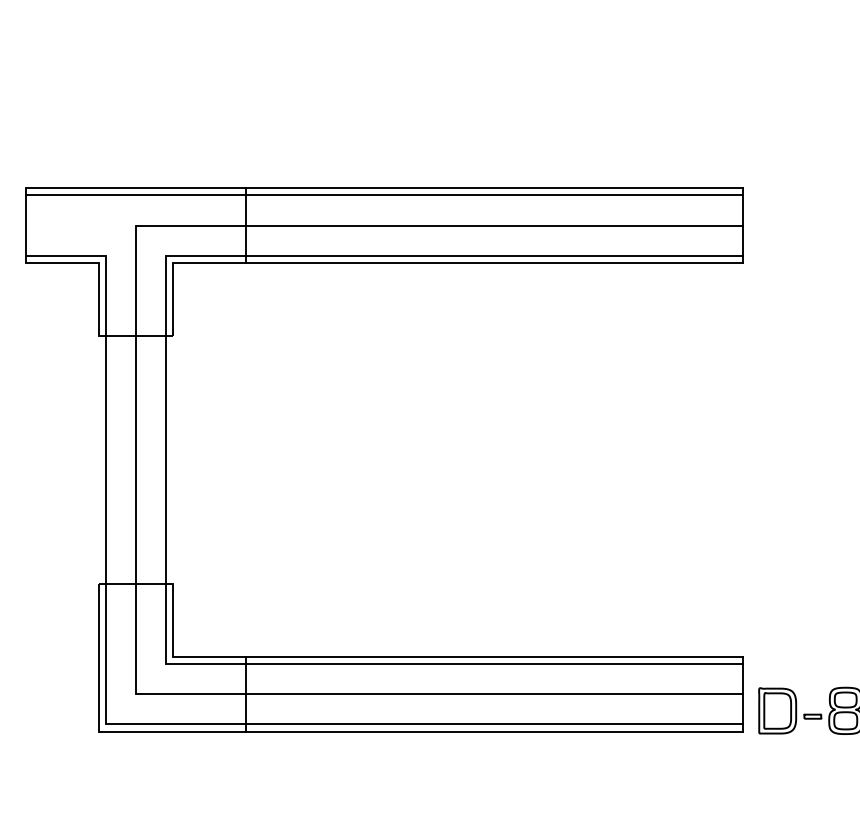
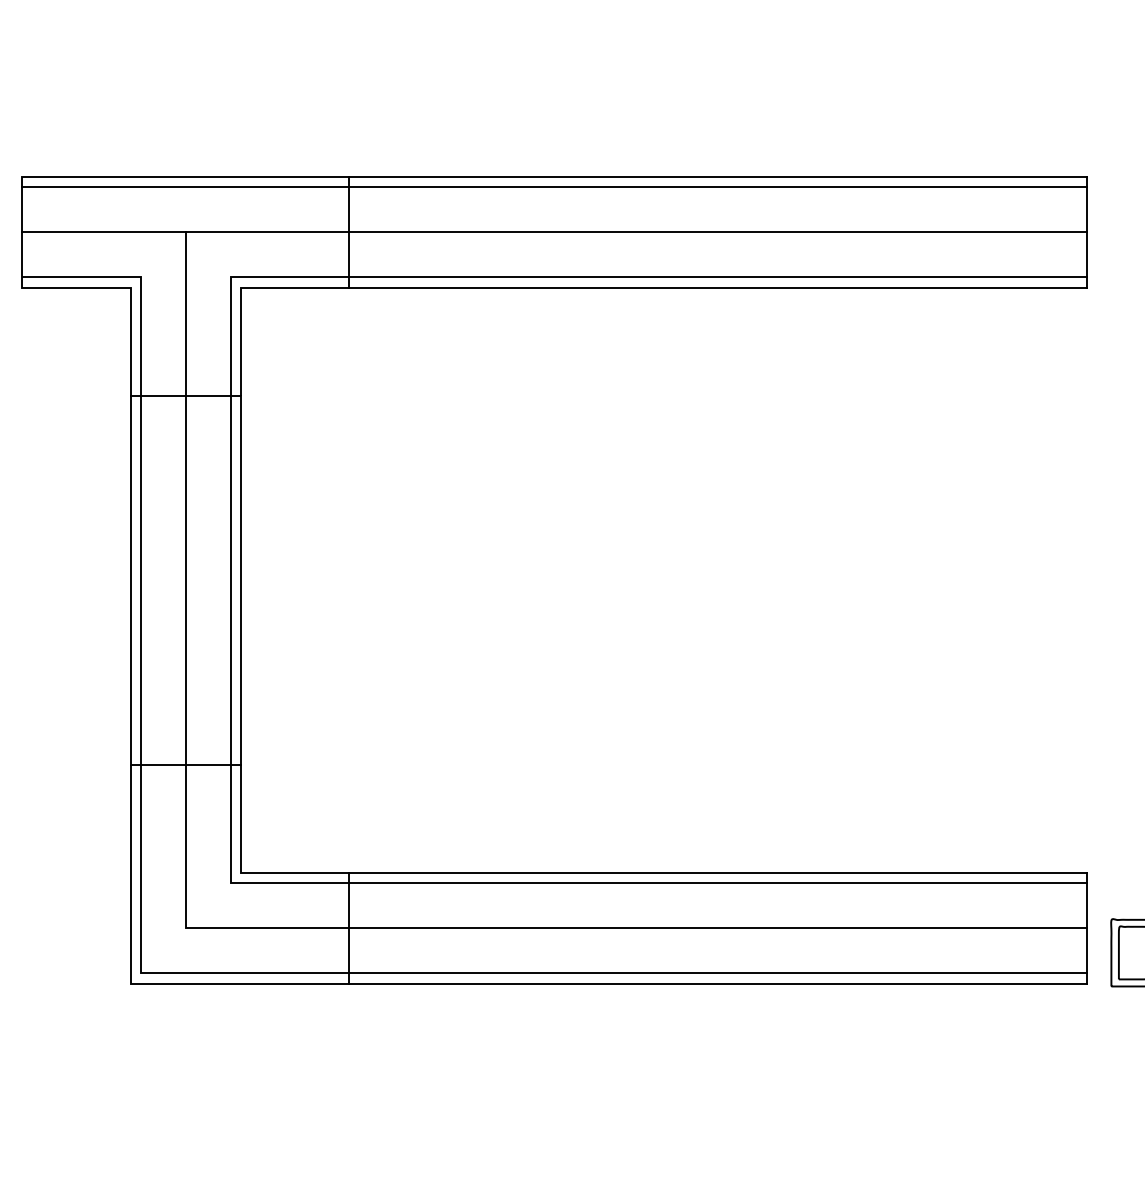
line: (80, 225) -> (103, 232), added
line: (98, 459) -> (130, 579), added
line: (173, 459) -> (241, 579), added

